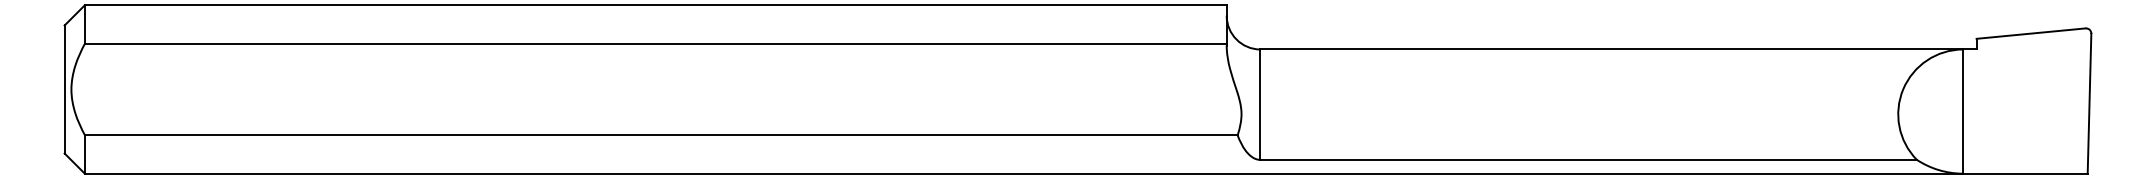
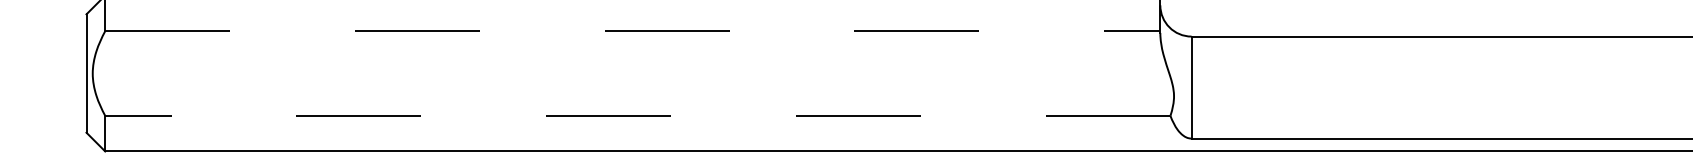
line: (655, 43) -> (632, 31), solid -> dashed
line: (660, 135) -> (637, 116), solid -> dashed

